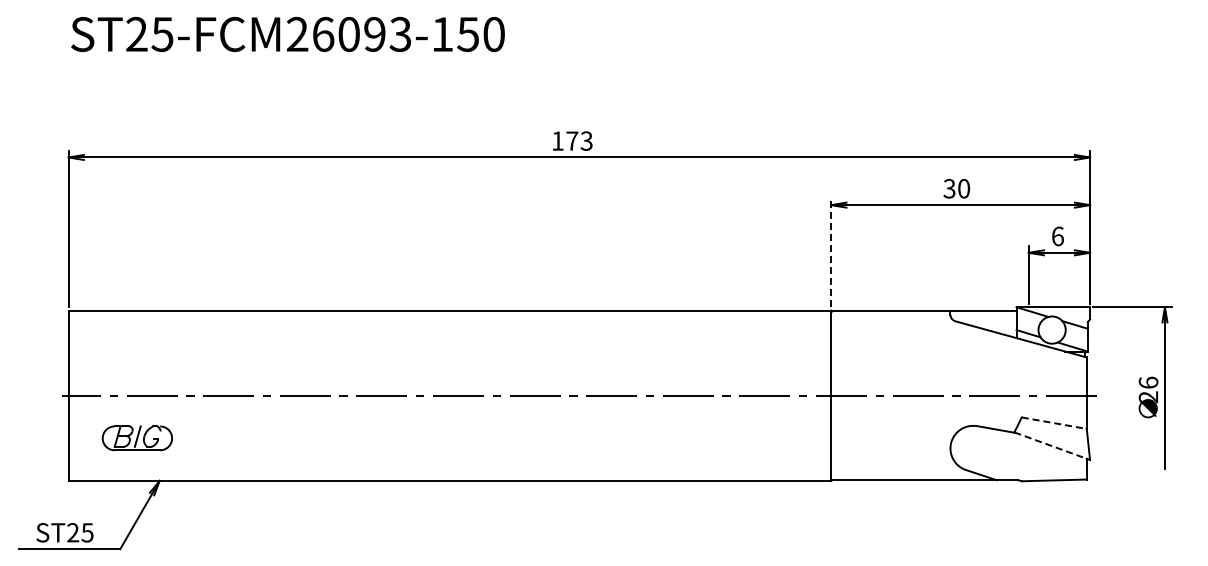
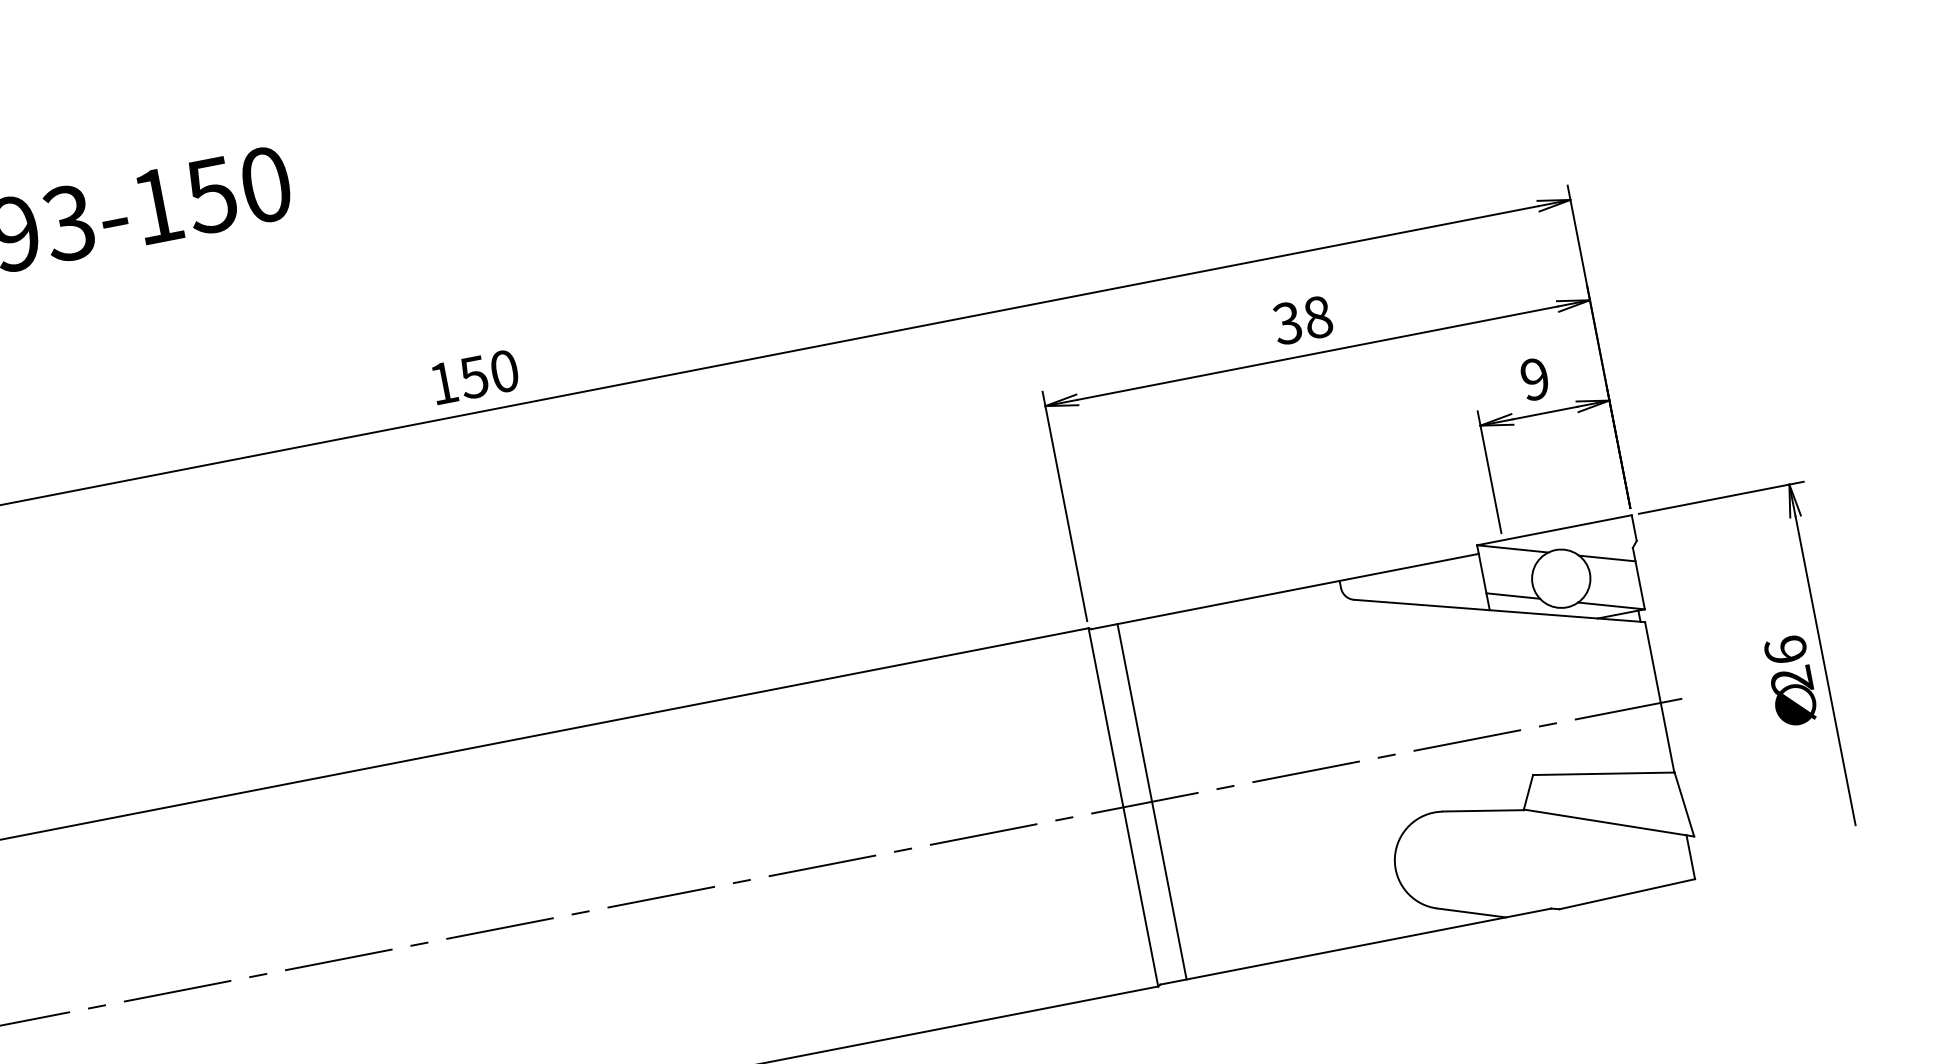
text: (579, 140) -> (489, 373), 173 -> 150
text: (964, 188) -> (1318, 316), 30 -> 38
text: (1057, 236) -> (1534, 379), 6 -> 9
line: (831, 252) -> (1065, 505), dashed -> solid
line: (844, 395) -> (1151, 801), added
line: (1054, 423) -> (1604, 774), dashed -> solid
line: (1051, 445) -> (1607, 821), dashed -> solid

